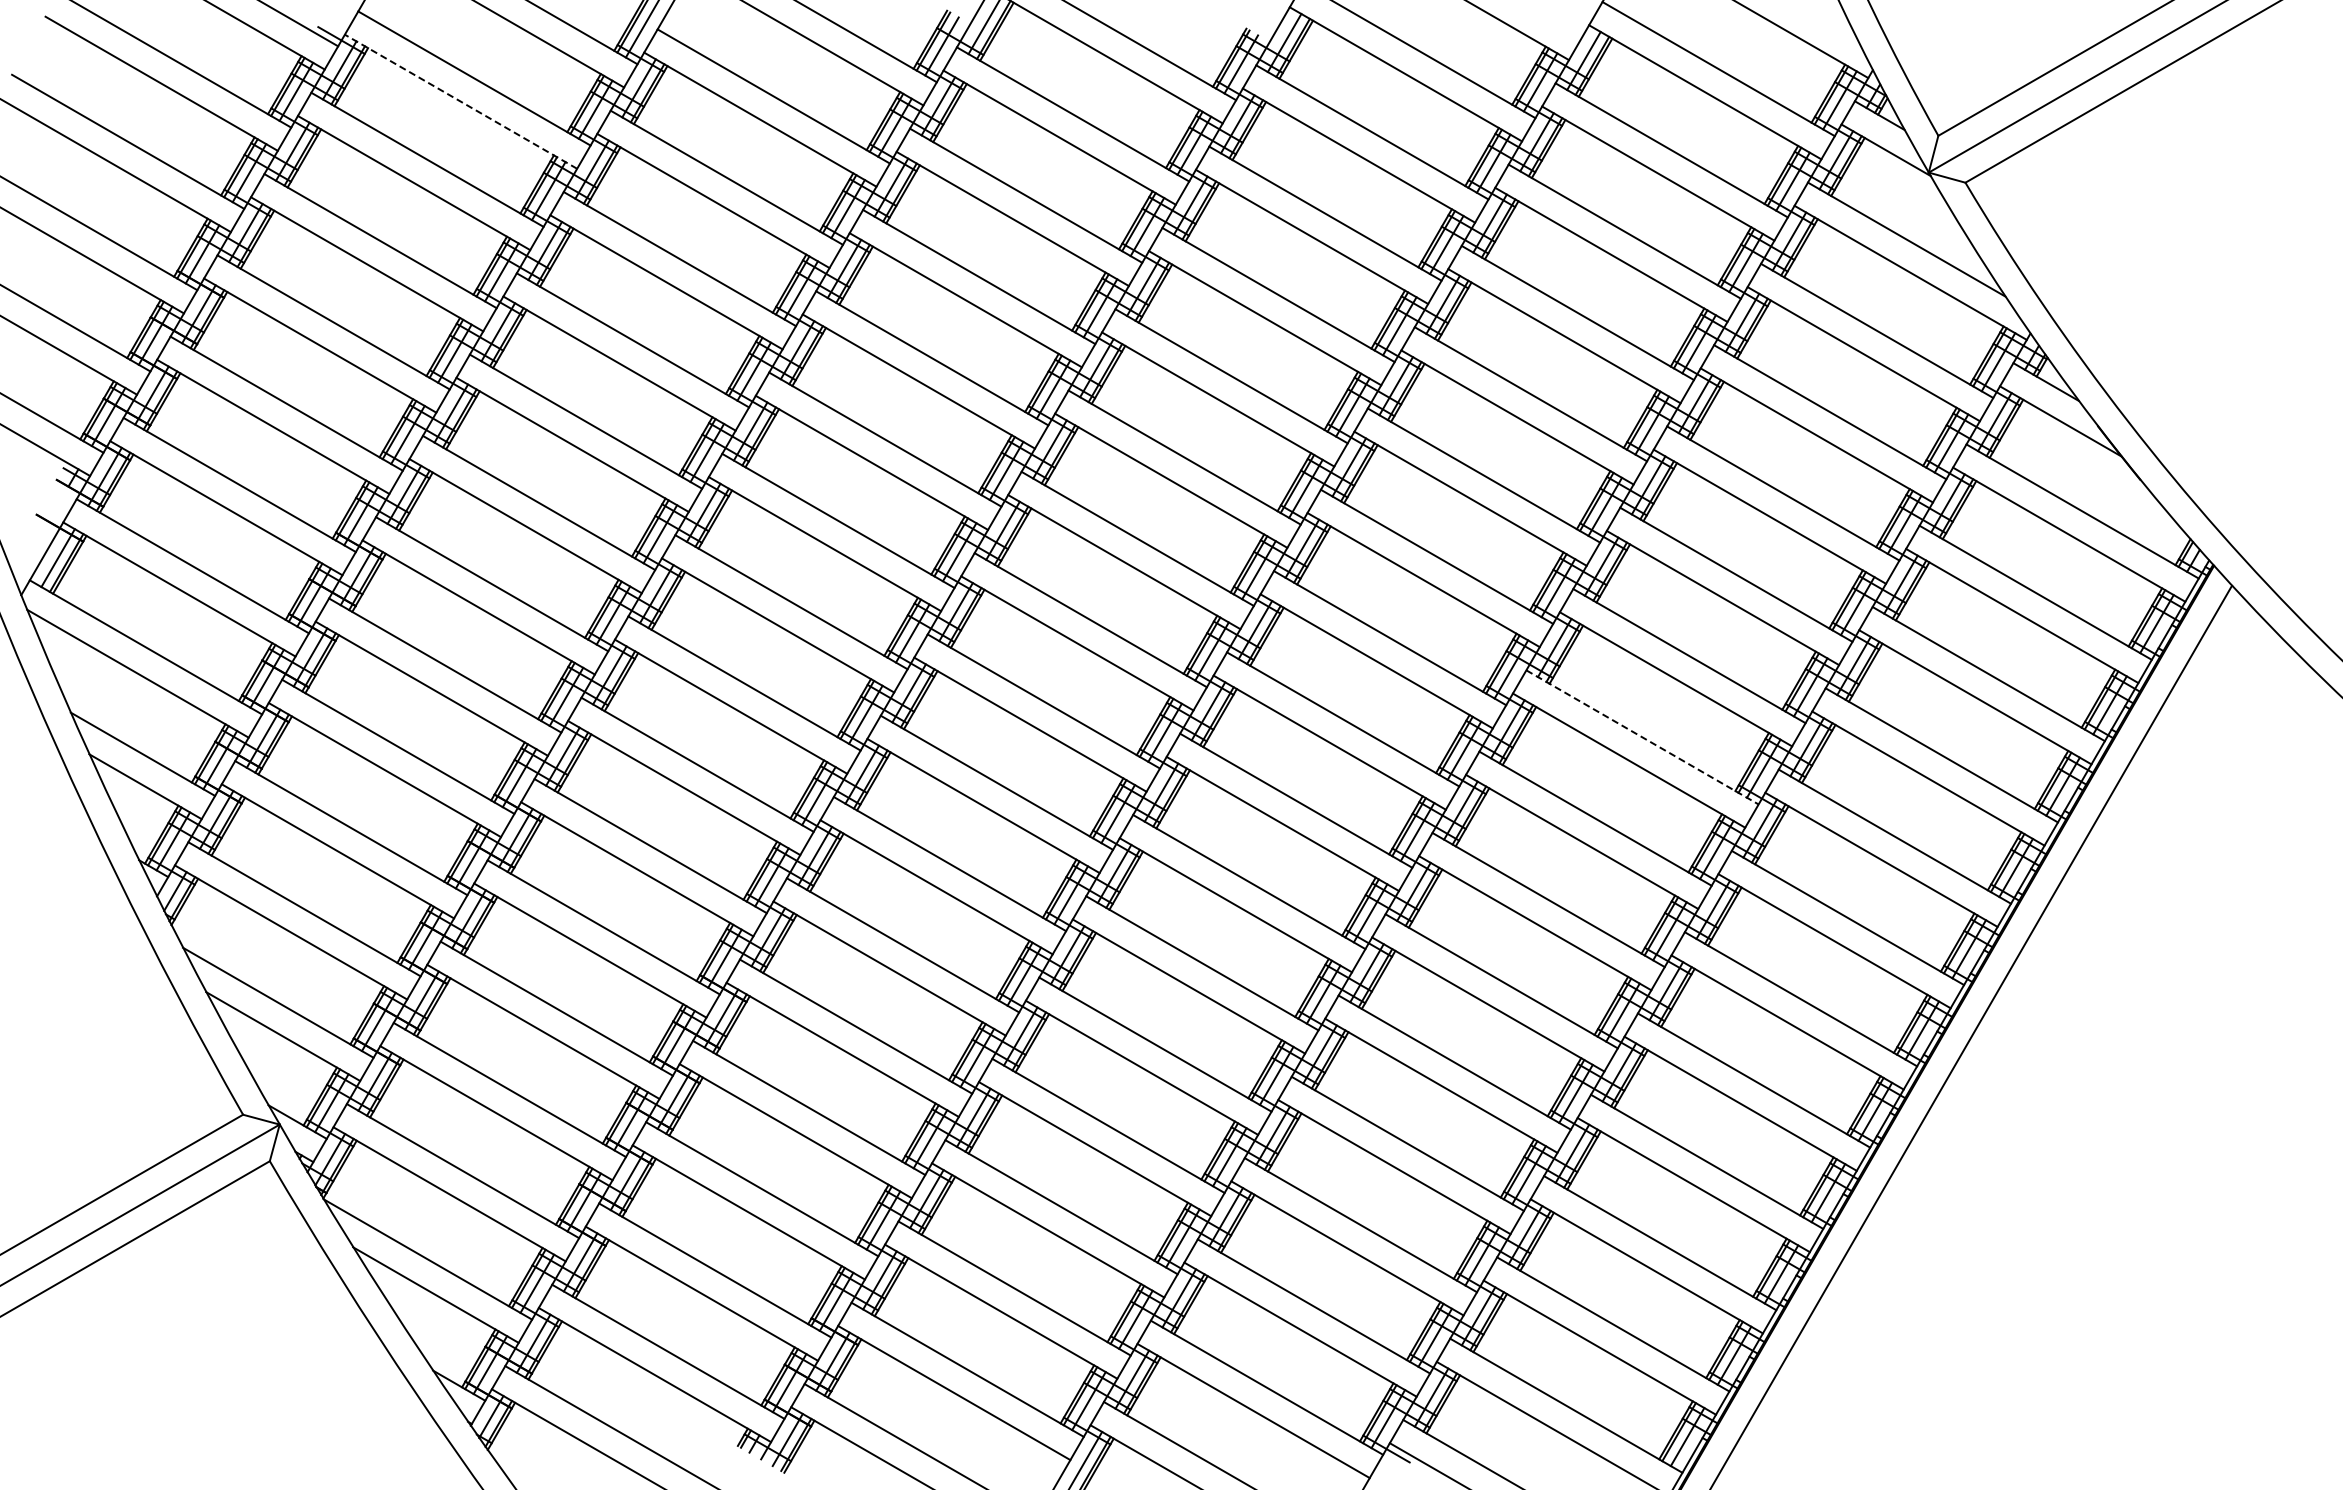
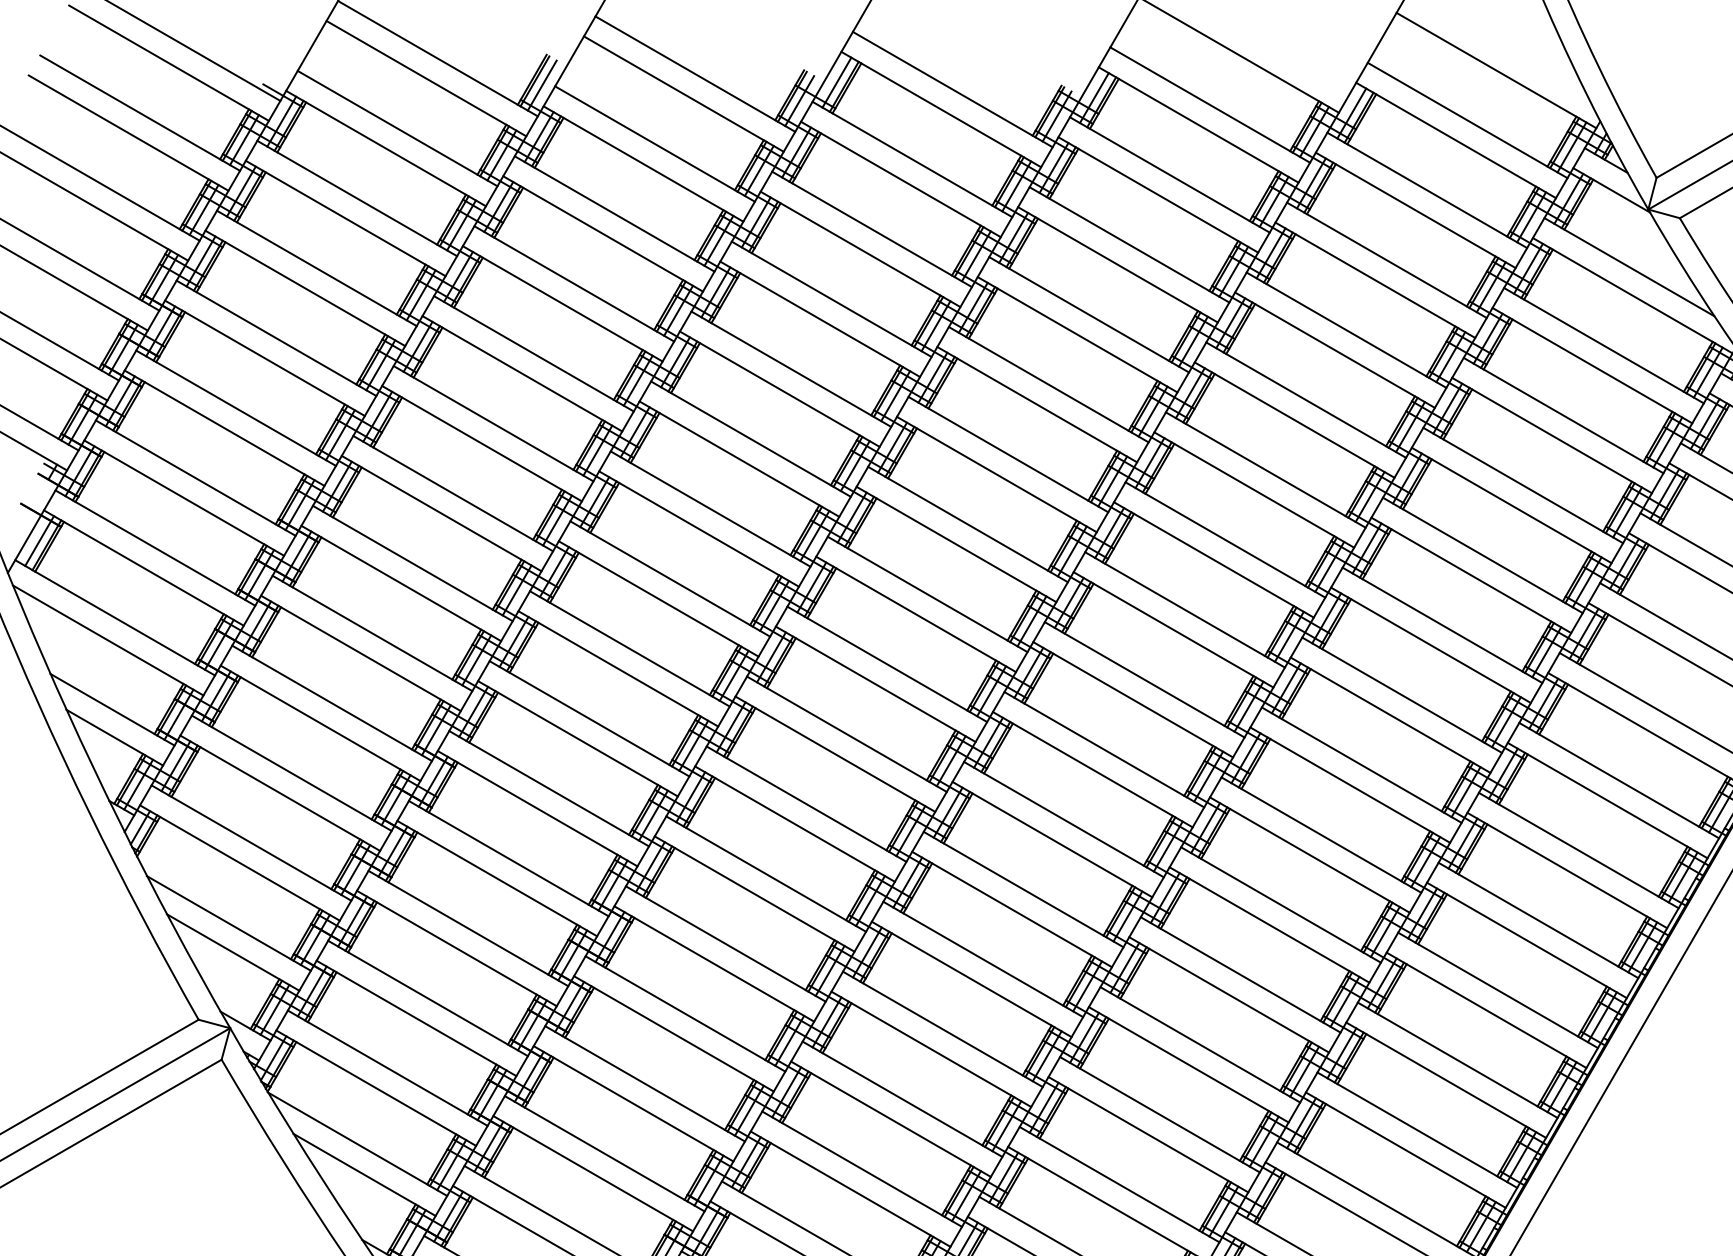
line: (460, 101) -> (385, 148), dashed -> solid
line: (1642, 737) -> (1402, 695), dashed -> solid

